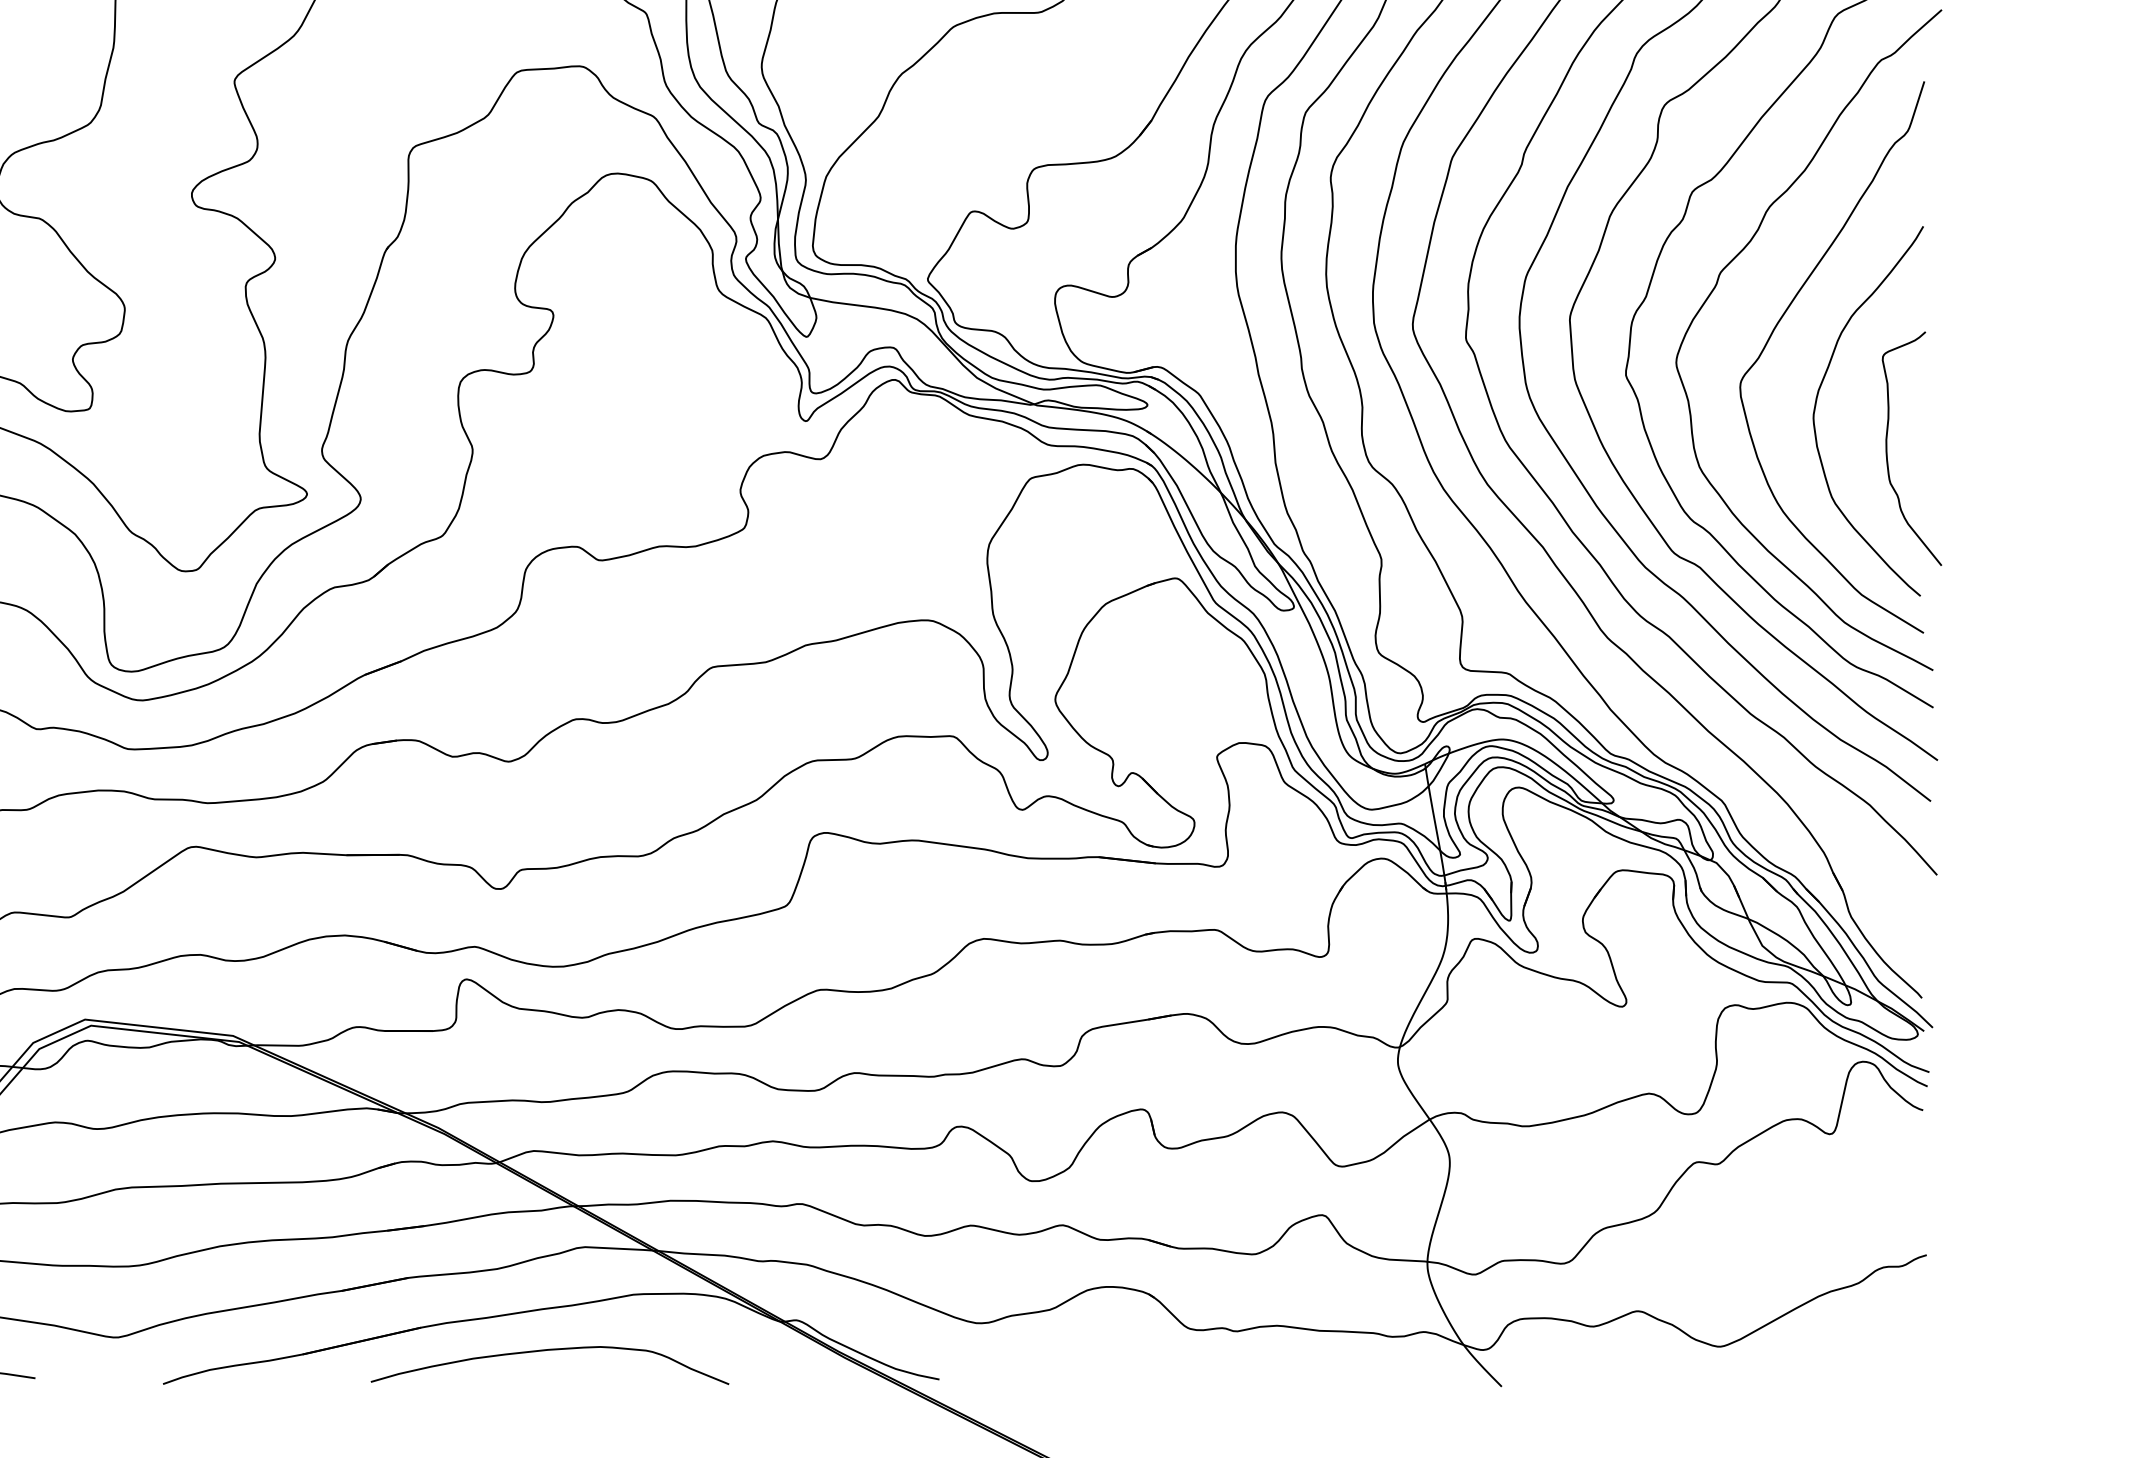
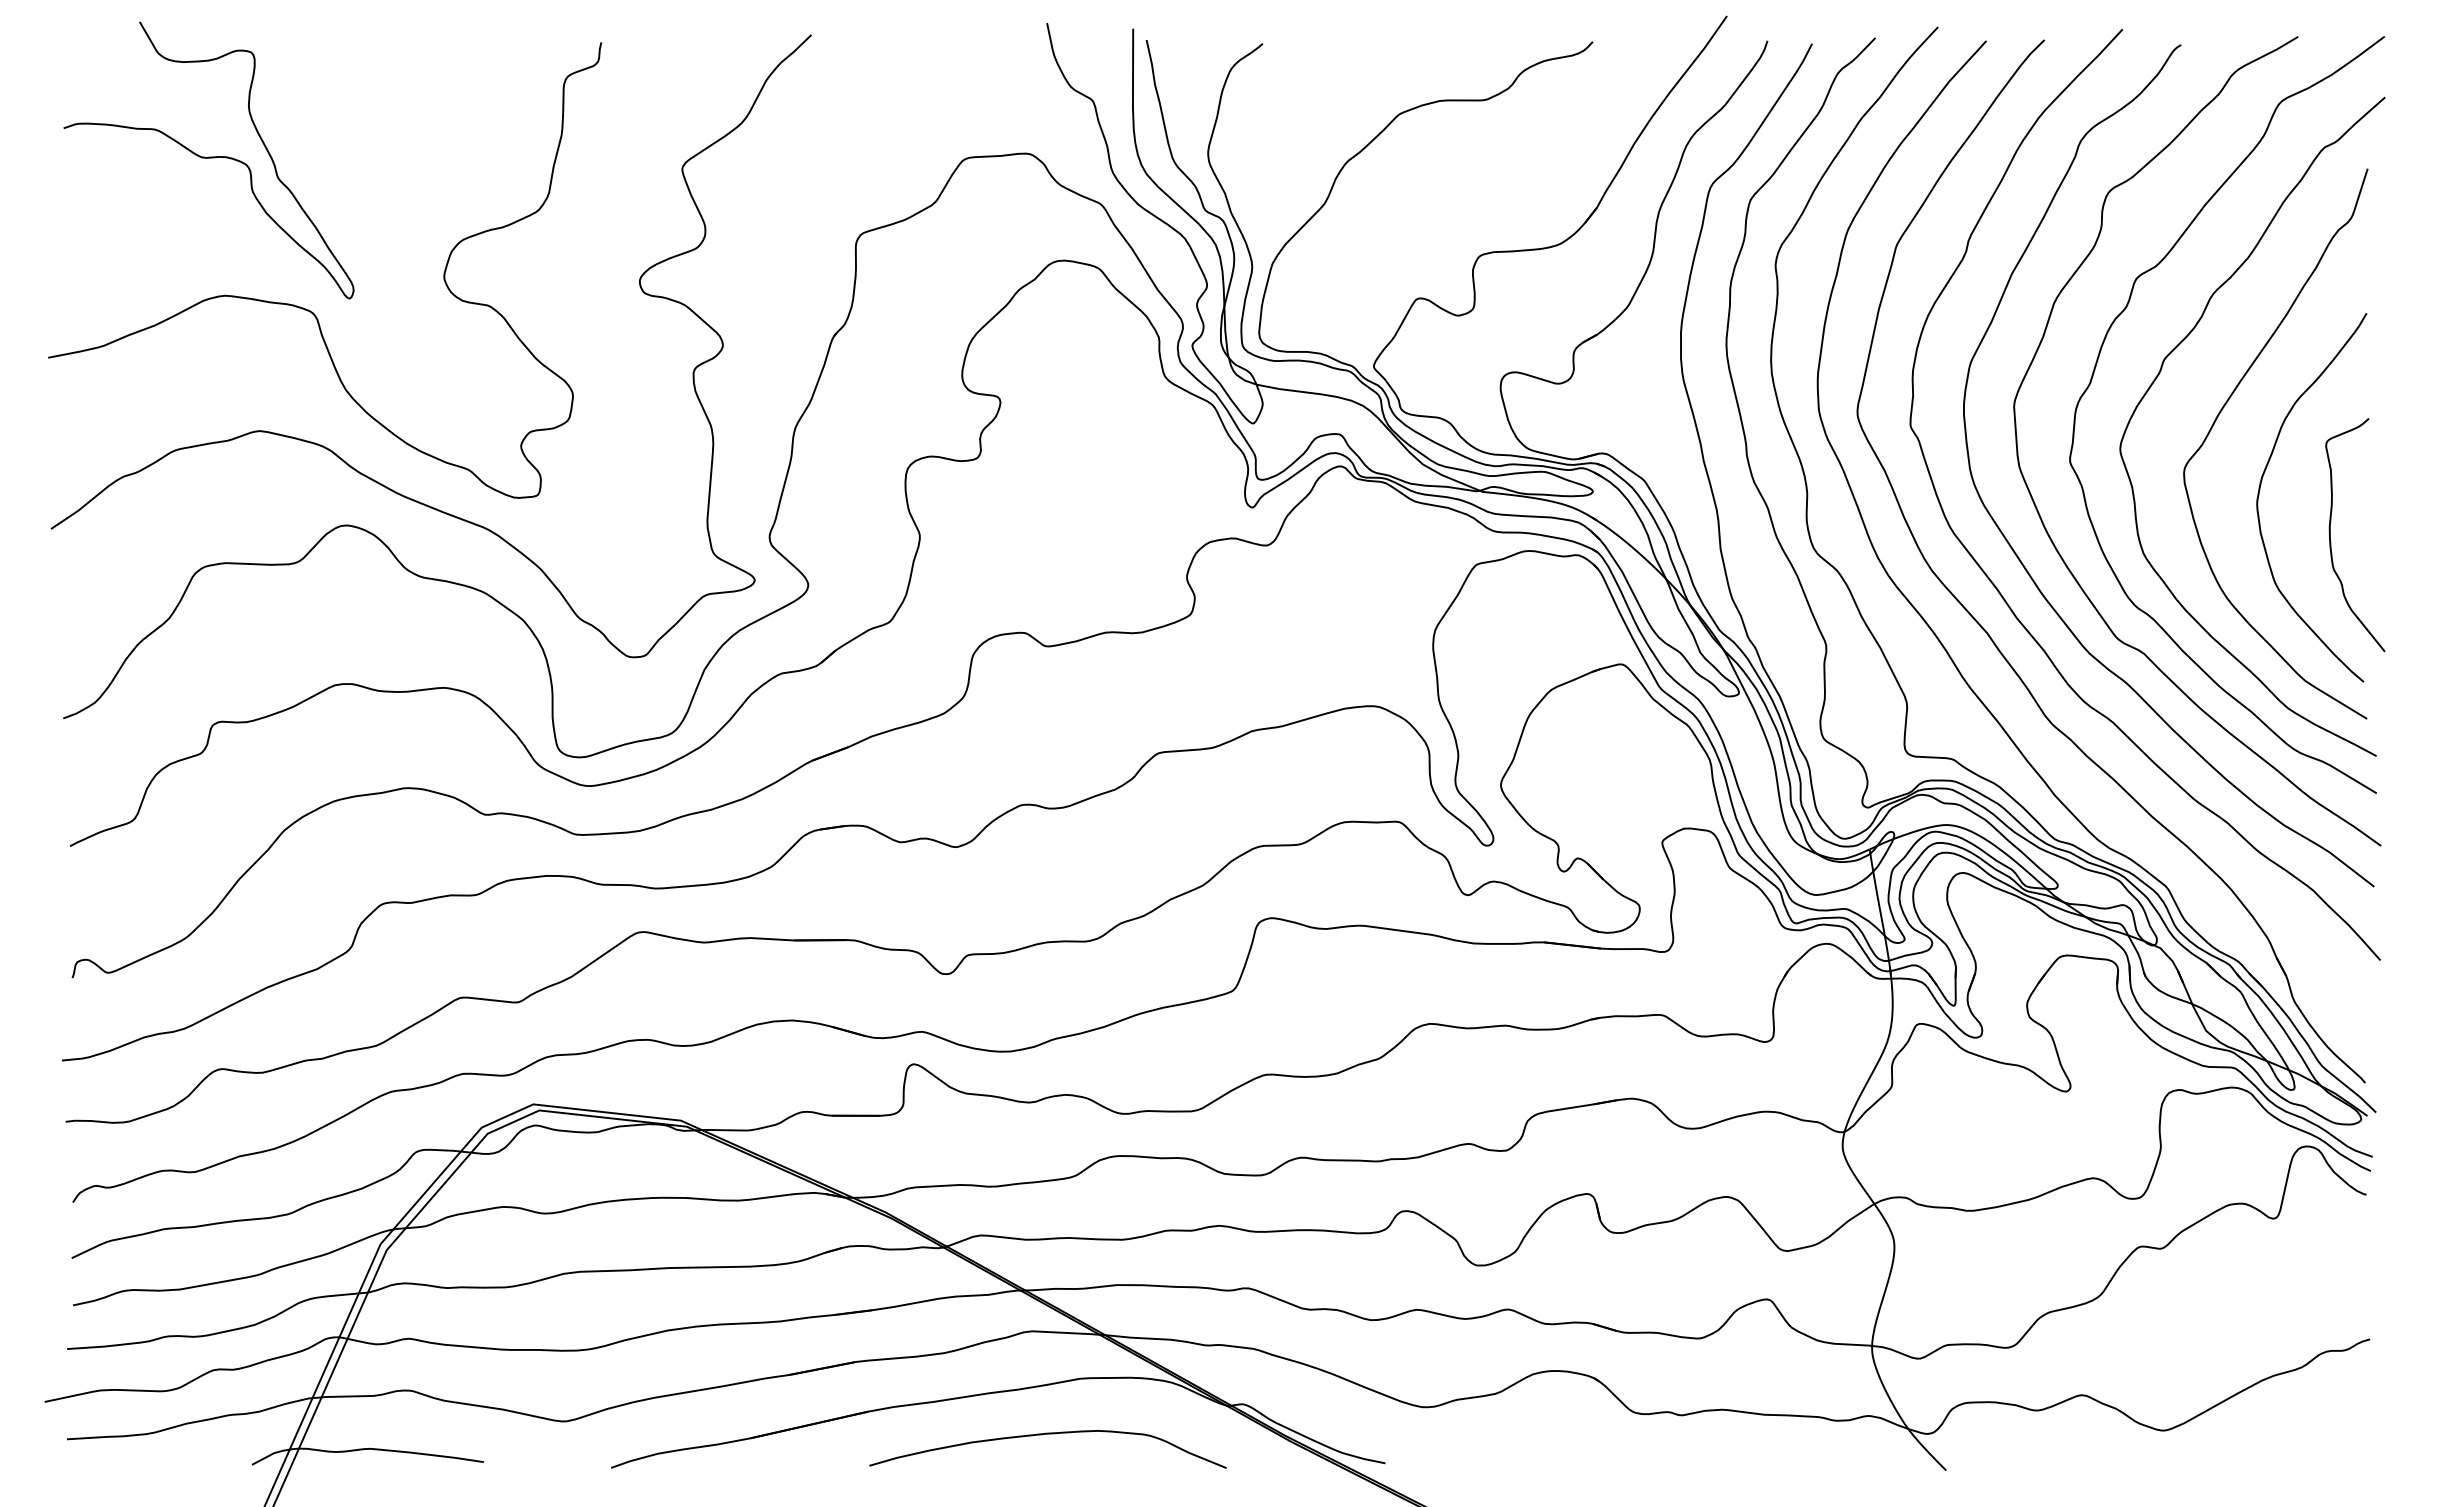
curve: (544, 1351) -> (1042, 1435), moved

